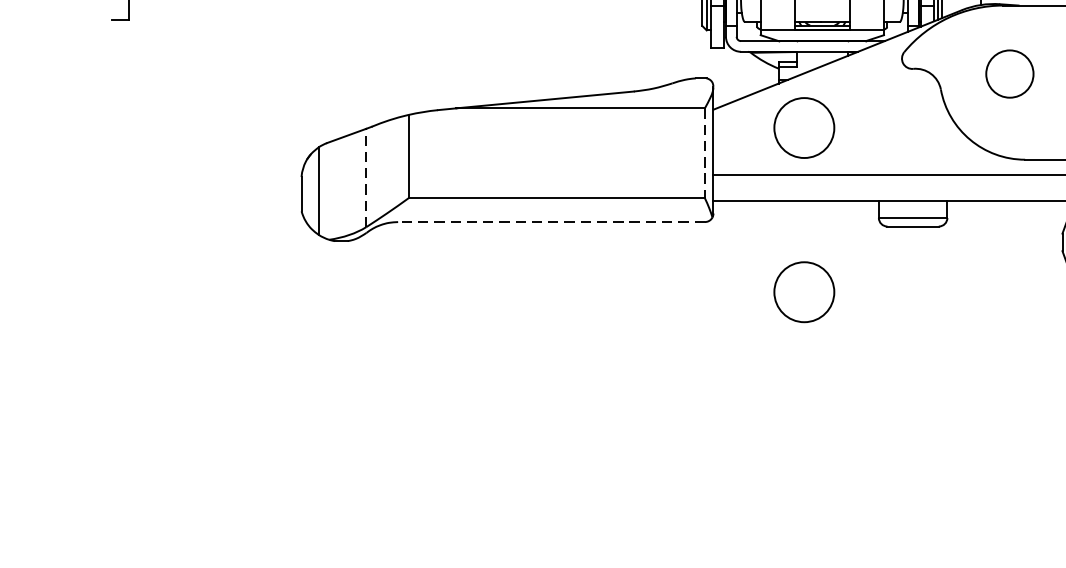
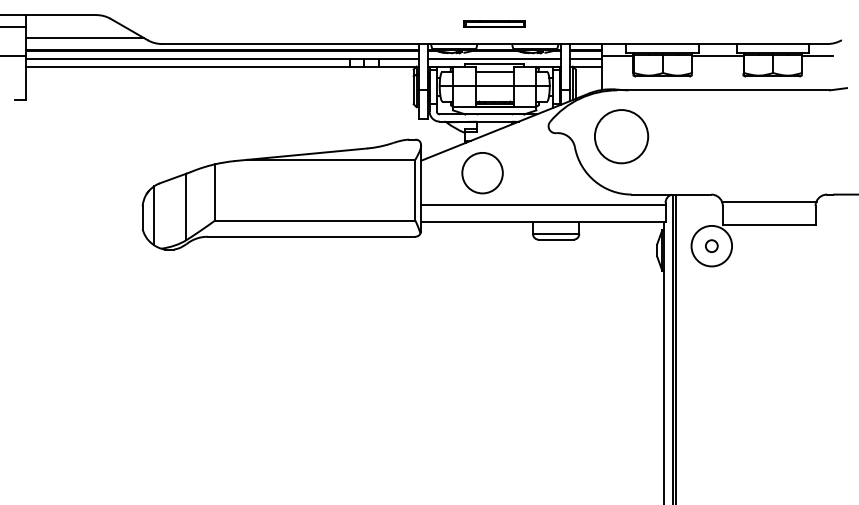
circle: (1009, 73) -> (621, 136), size x1.67
line: (705, 153) -> (415, 190), dashed -> solid
line: (366, 177) -> (186, 206), dashed -> solid
line: (551, 221) -> (311, 236), dashed -> solid
circle: (804, 292) -> (482, 284), removed

